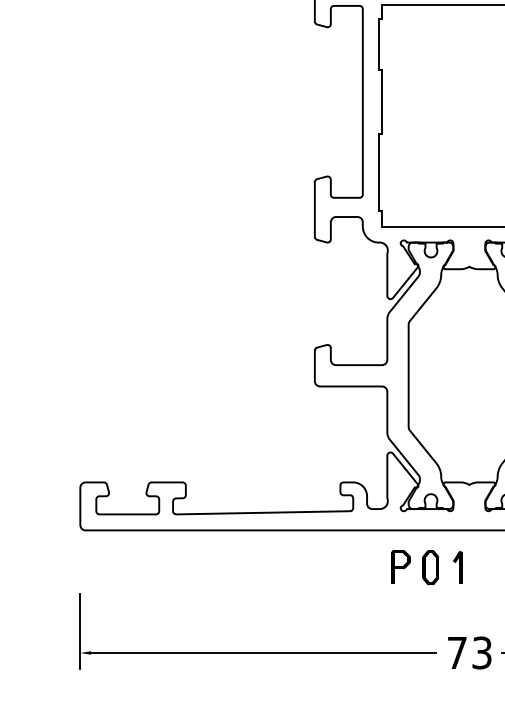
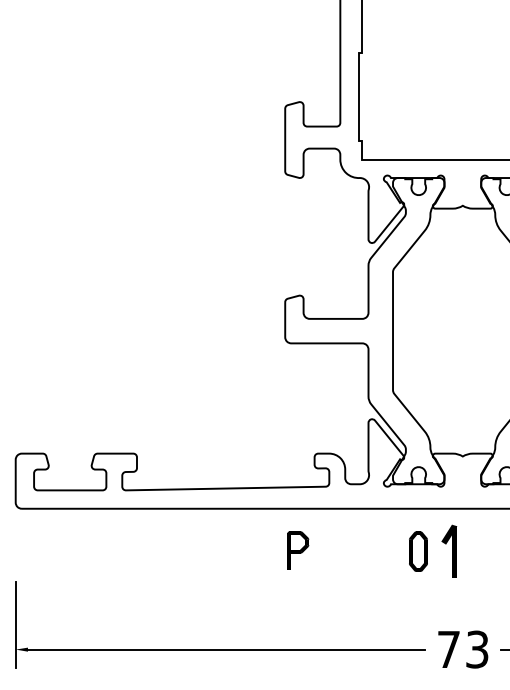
part: (400, 566) -> (297, 550), moved
part: (457, 566) -> (449, 550), size x1.4

